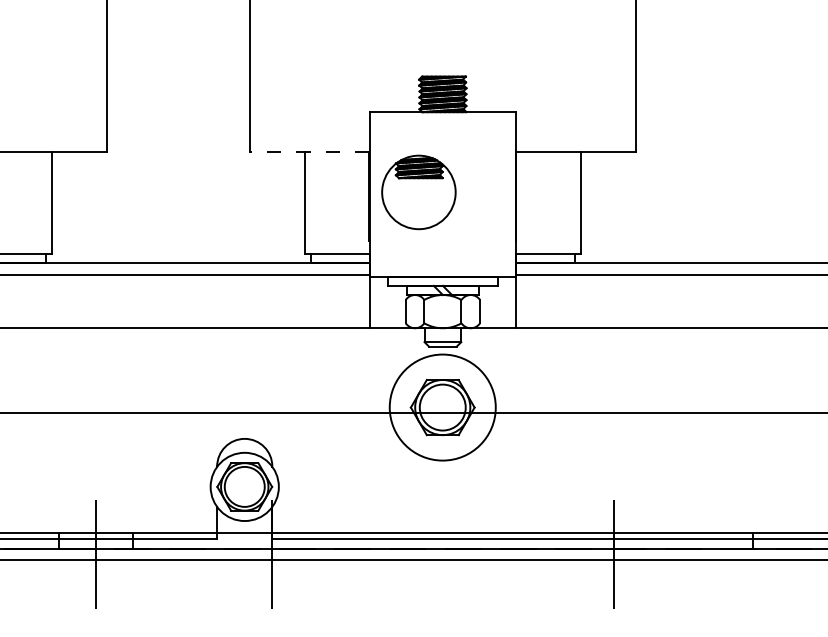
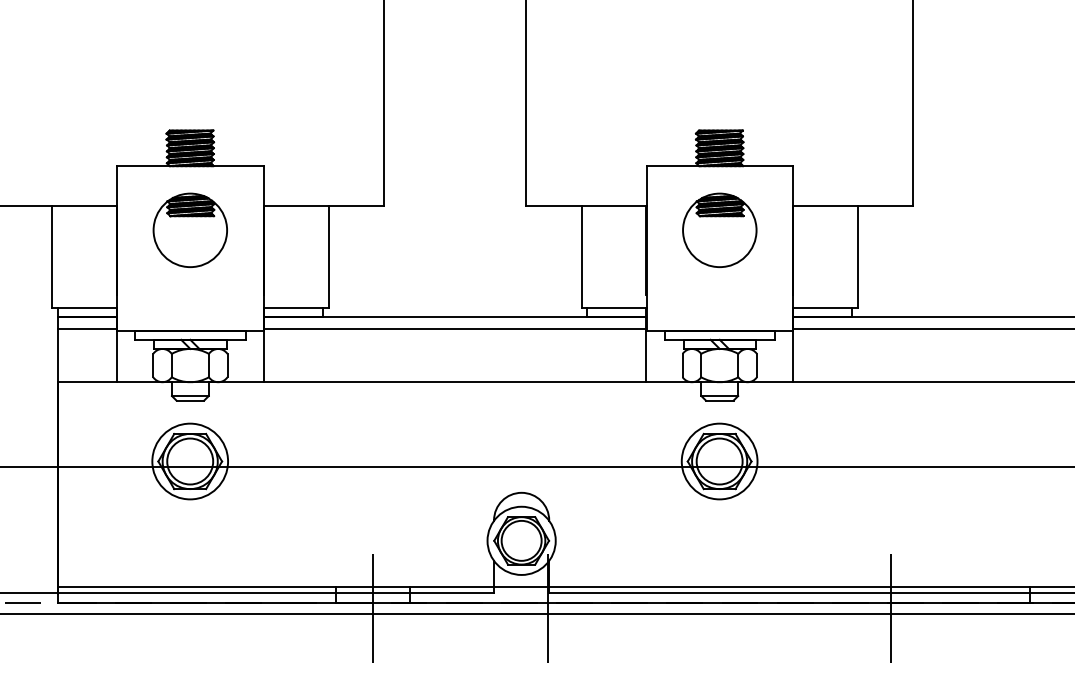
line: (309, 152) -> (586, 206), dashed -> solid
part: (418, 191) -> (719, 229), moved
circle: (442, 407) -> (719, 461), size x0.71

